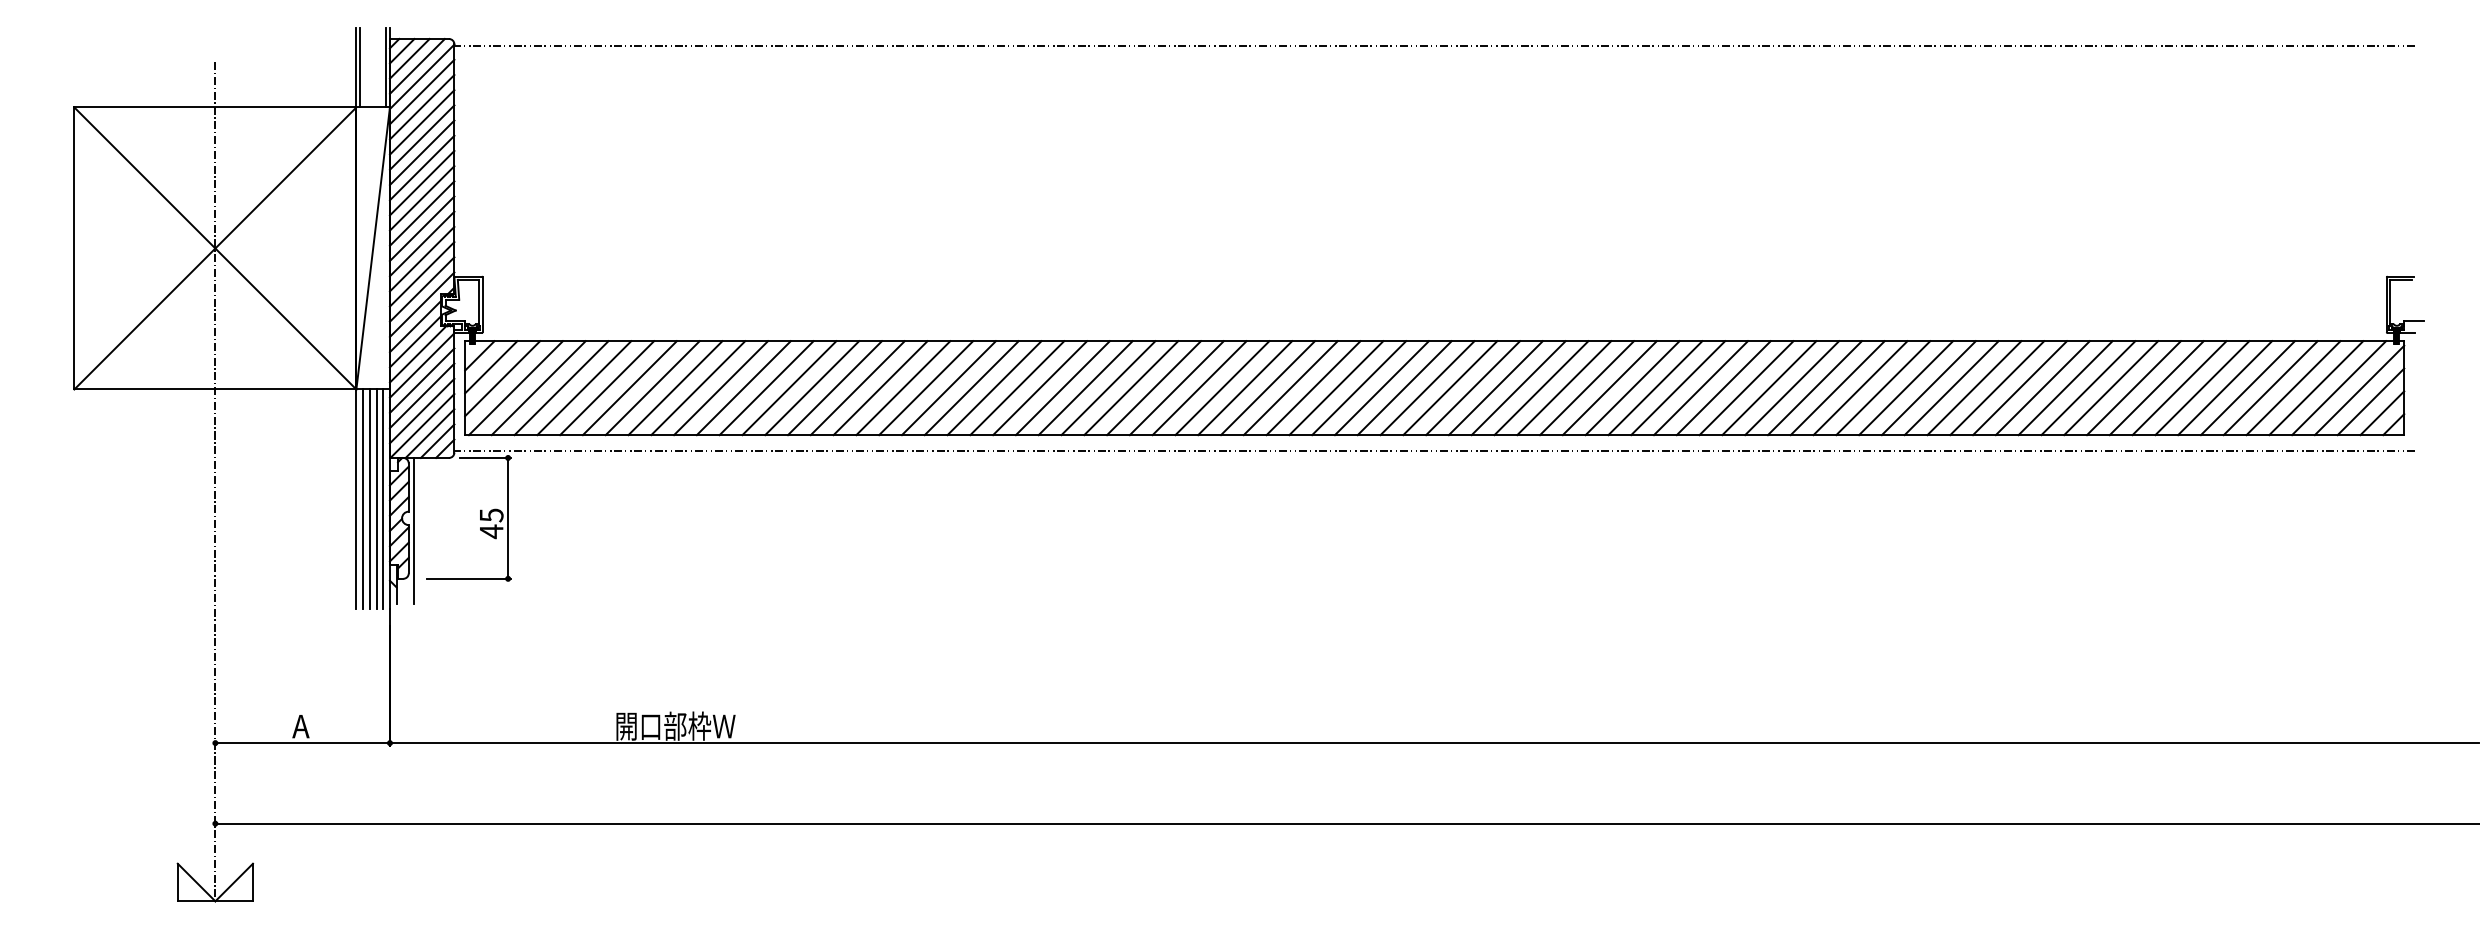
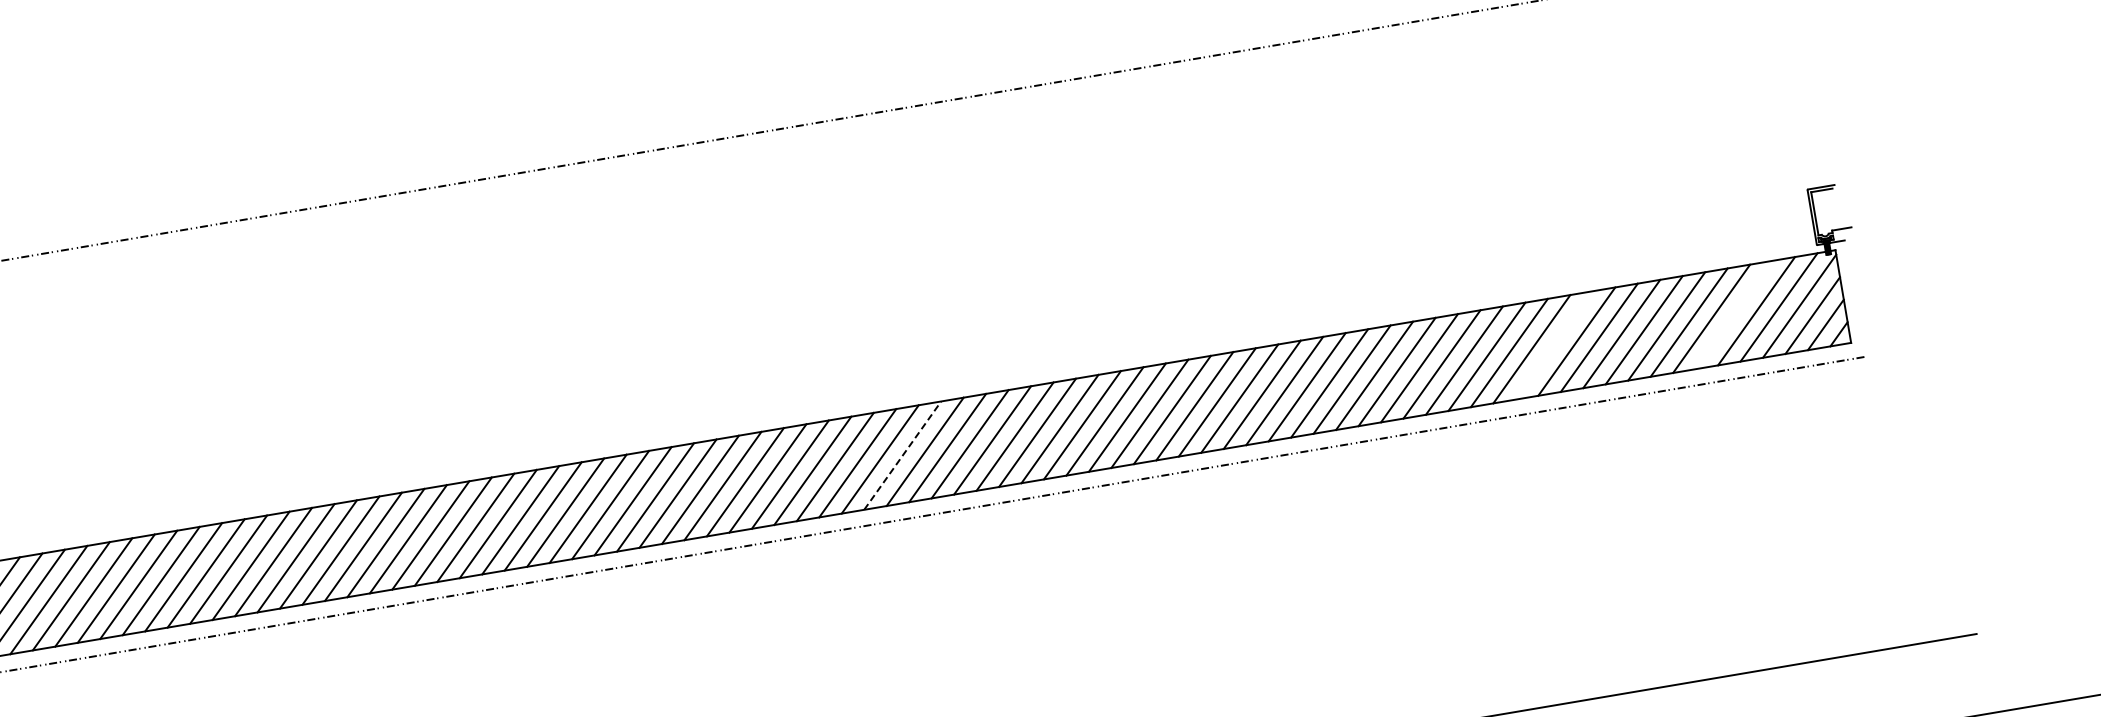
line: (1450, 387) -> (902, 454), solid -> dashed
line: (2111, 388) -> (1554, 345), removed
line: (2293, 388) -> (1734, 315), removed

